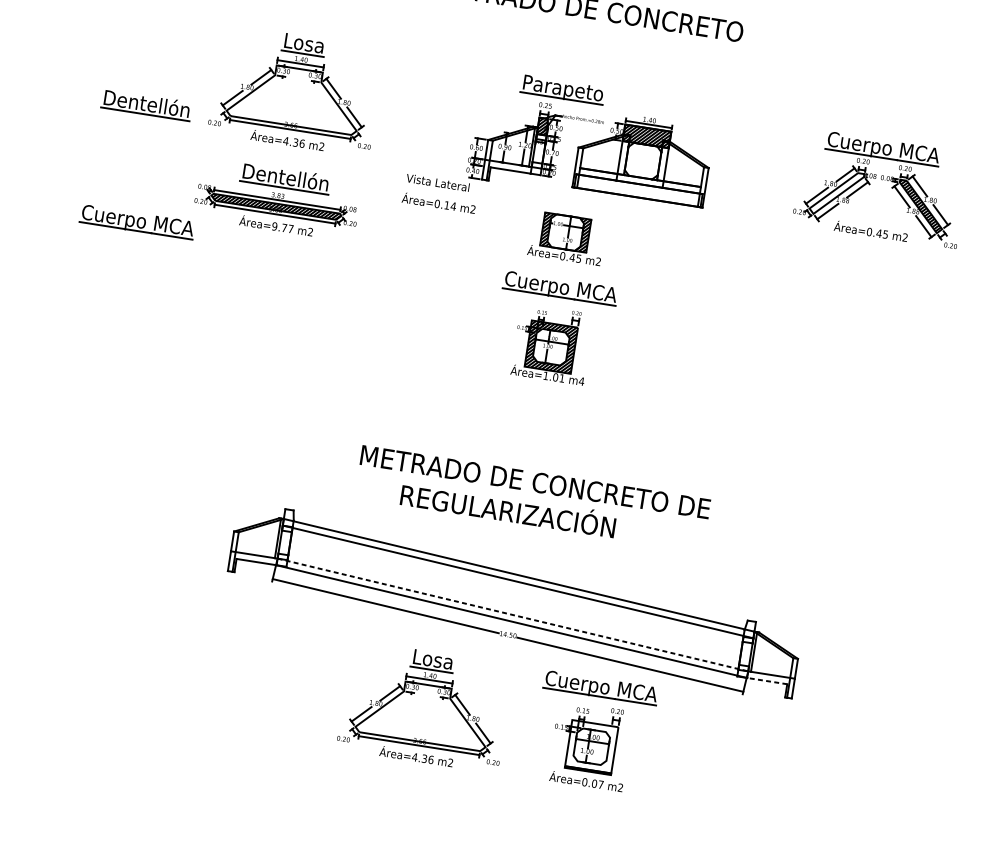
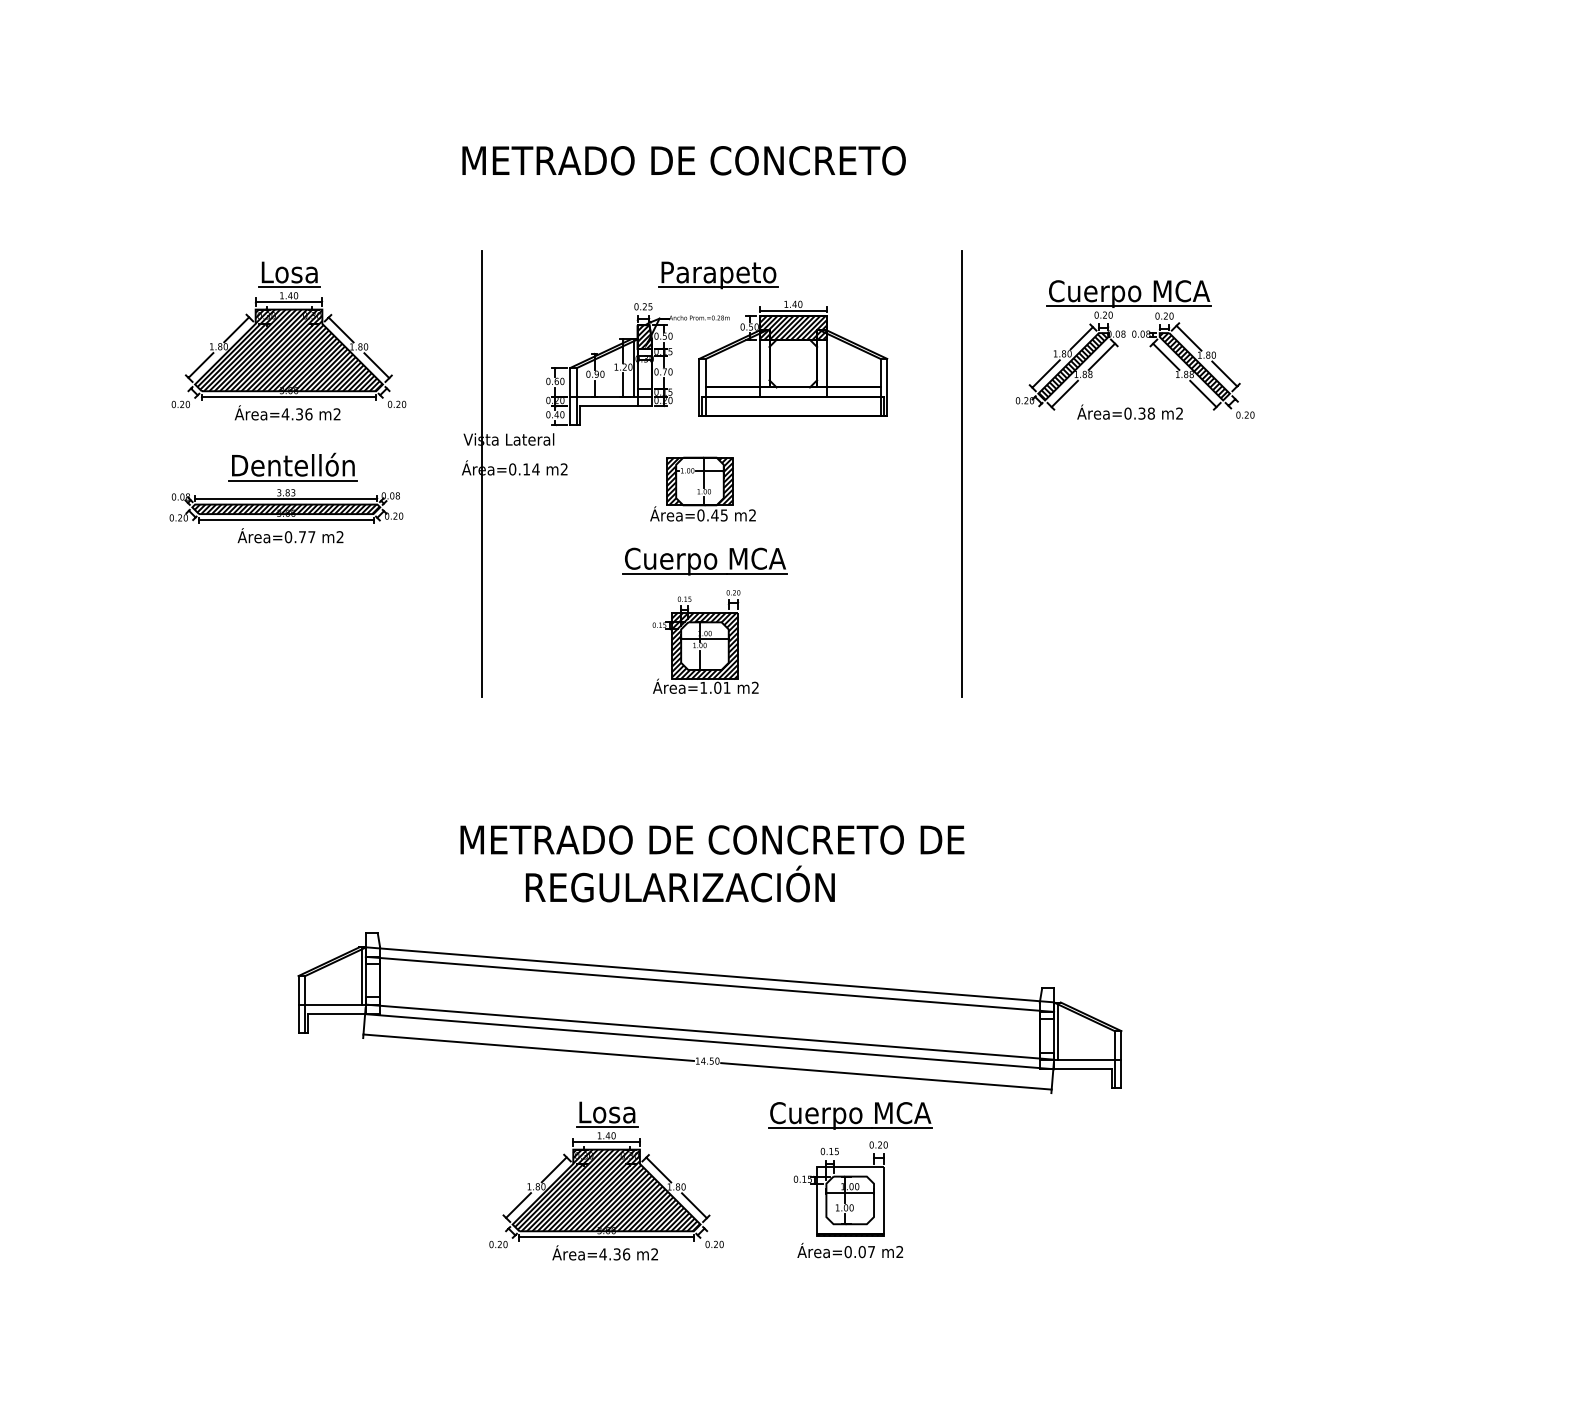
part: (562, 90) -> (718, 275), moved
hatch: (295, 97) -> (289, 350), added
part: (146, 104) -> (80, 393), removed
hatch: (836, 193) -> (1073, 366), added
line: (416, 203) -> (482, 473), added
part: (137, 222) -> (93, 561), removed
text: (274, 226) -> (287, 537), Área=9.77 -> Área=0.77
text: (882, 233) -> (1146, 413), Área=0.45 -> Área=0.38
line: (747, 255) -> (961, 473), added
text: (581, 381) -> (755, 687), m4 -> m2
line: (513, 615) -> (710, 1032), dashed -> solid
line: (767, 681) -> (1083, 1069), dashed -> solid
hatch: (424, 713) -> (607, 1190), added

